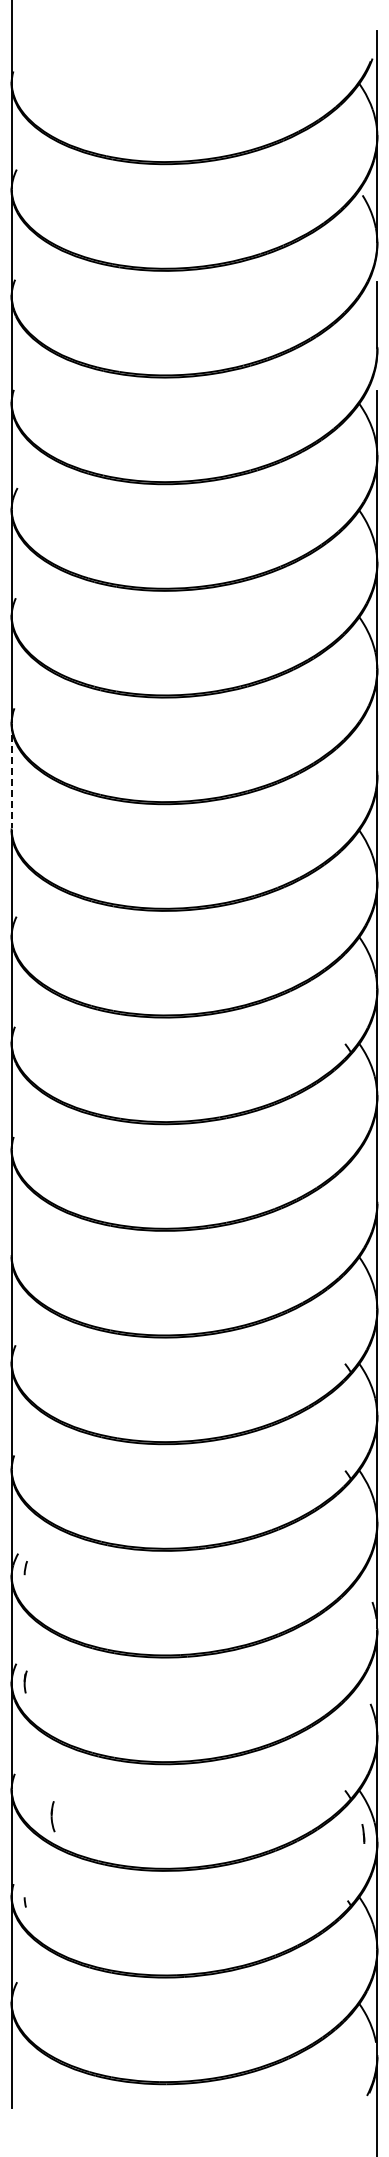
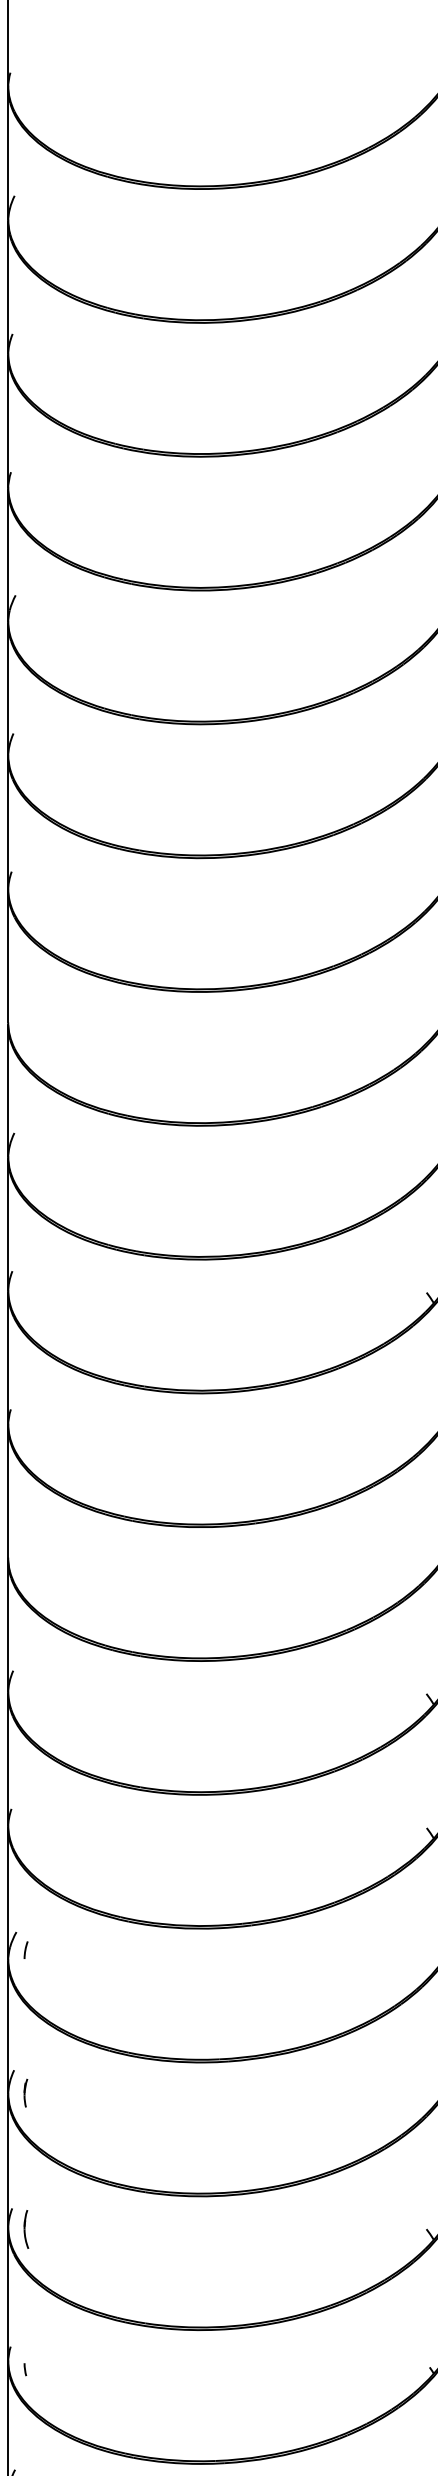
line: (11, 776) -> (8, 957), dashed -> solid
part: (52, 1816) -> (25, 2229), moved

